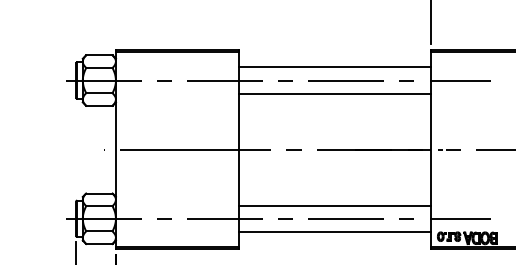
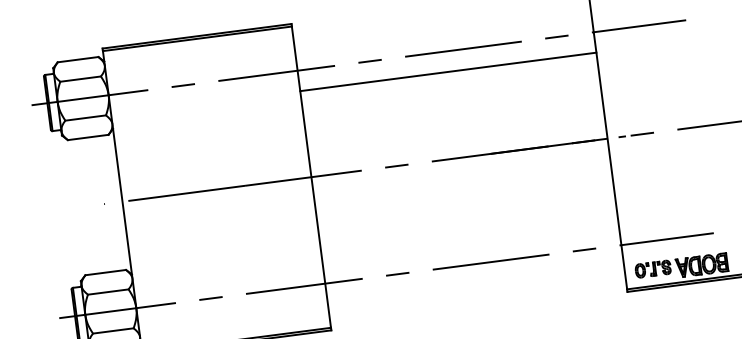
line: (334, 67) -> (442, 31), removed
line: (334, 205) -> (470, 244), removed
line: (334, 232) -> (475, 285), removed

